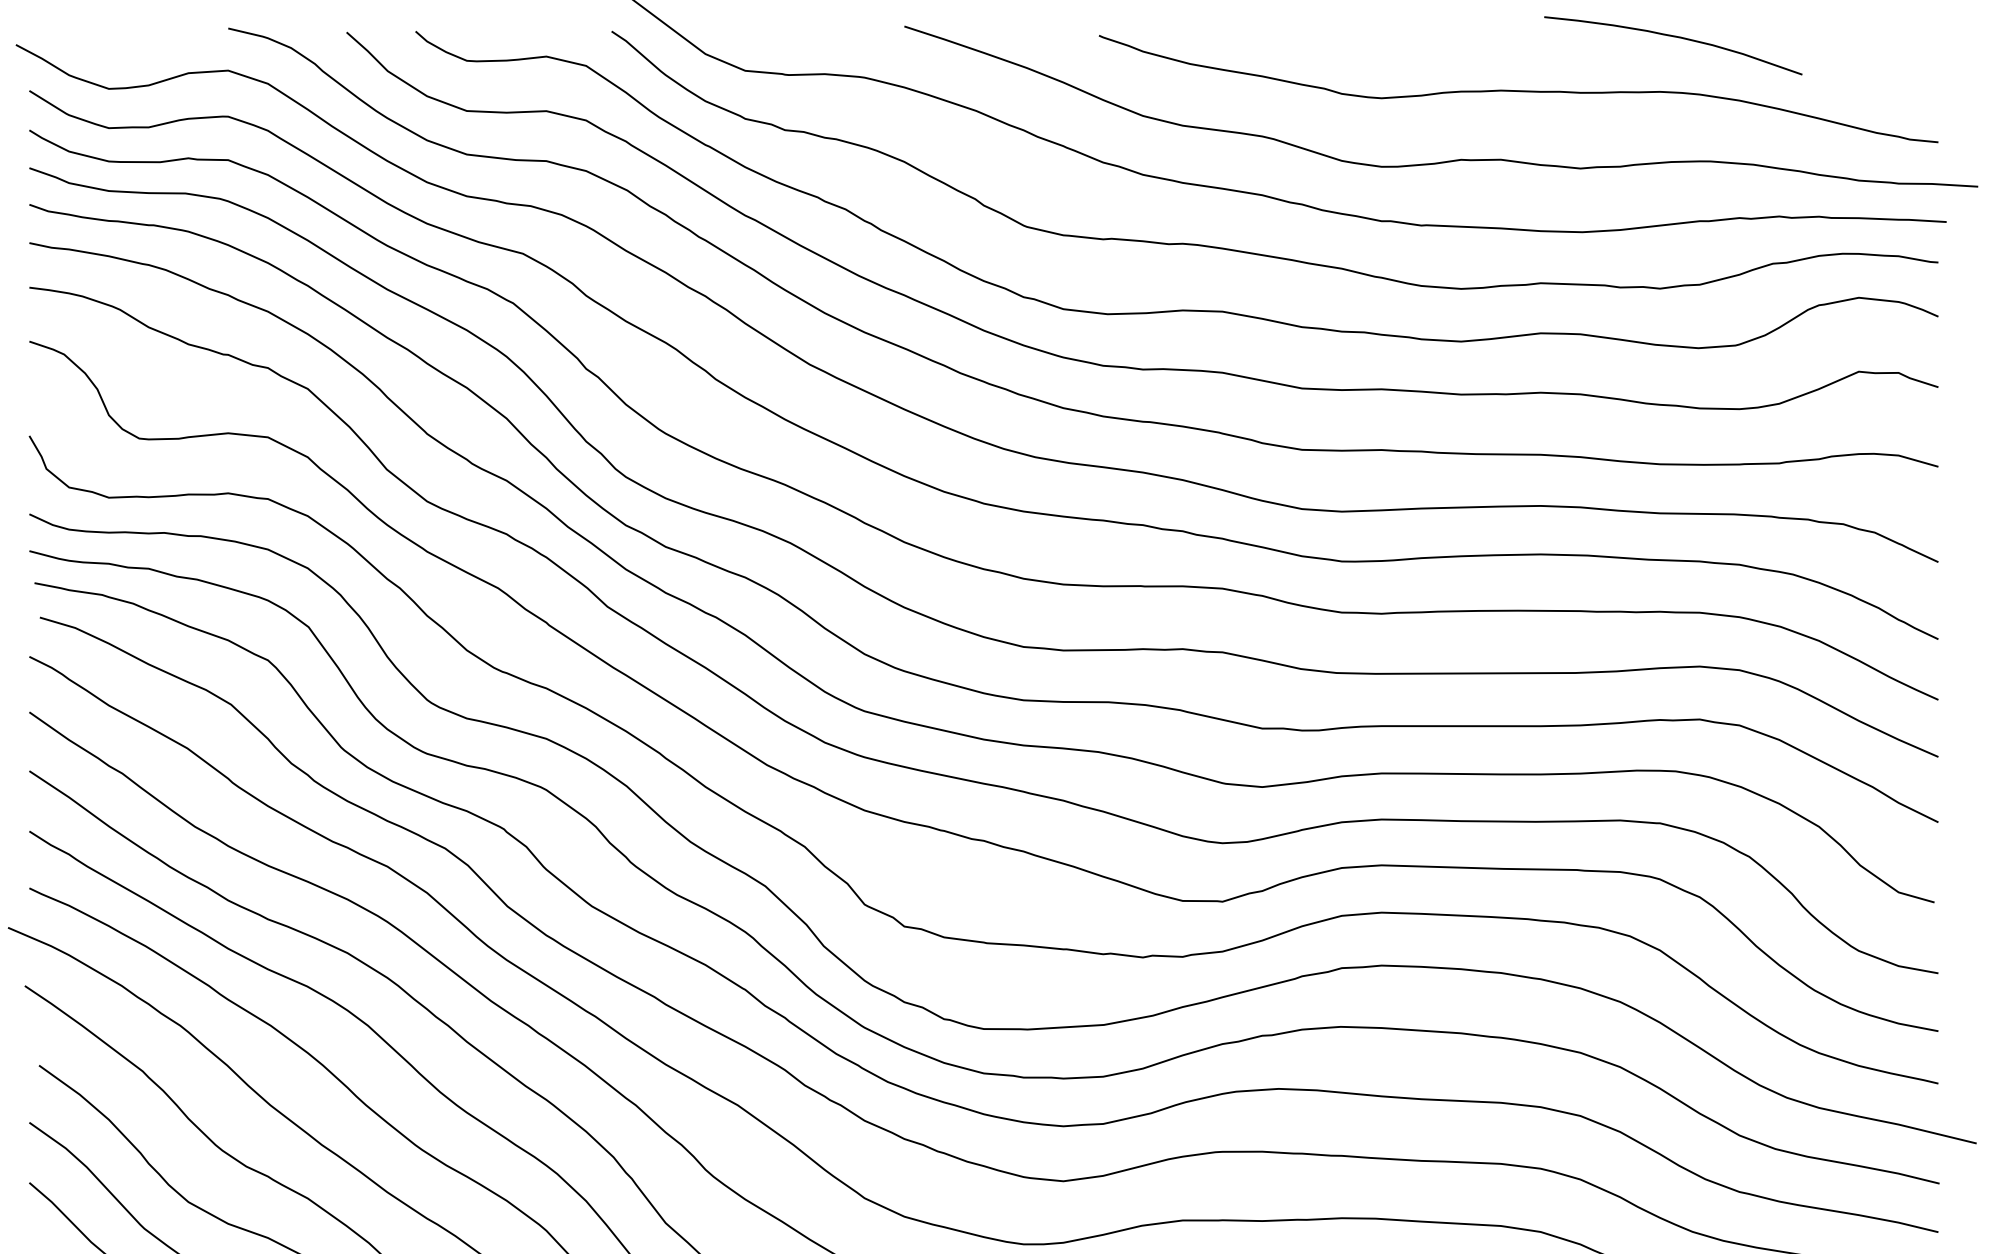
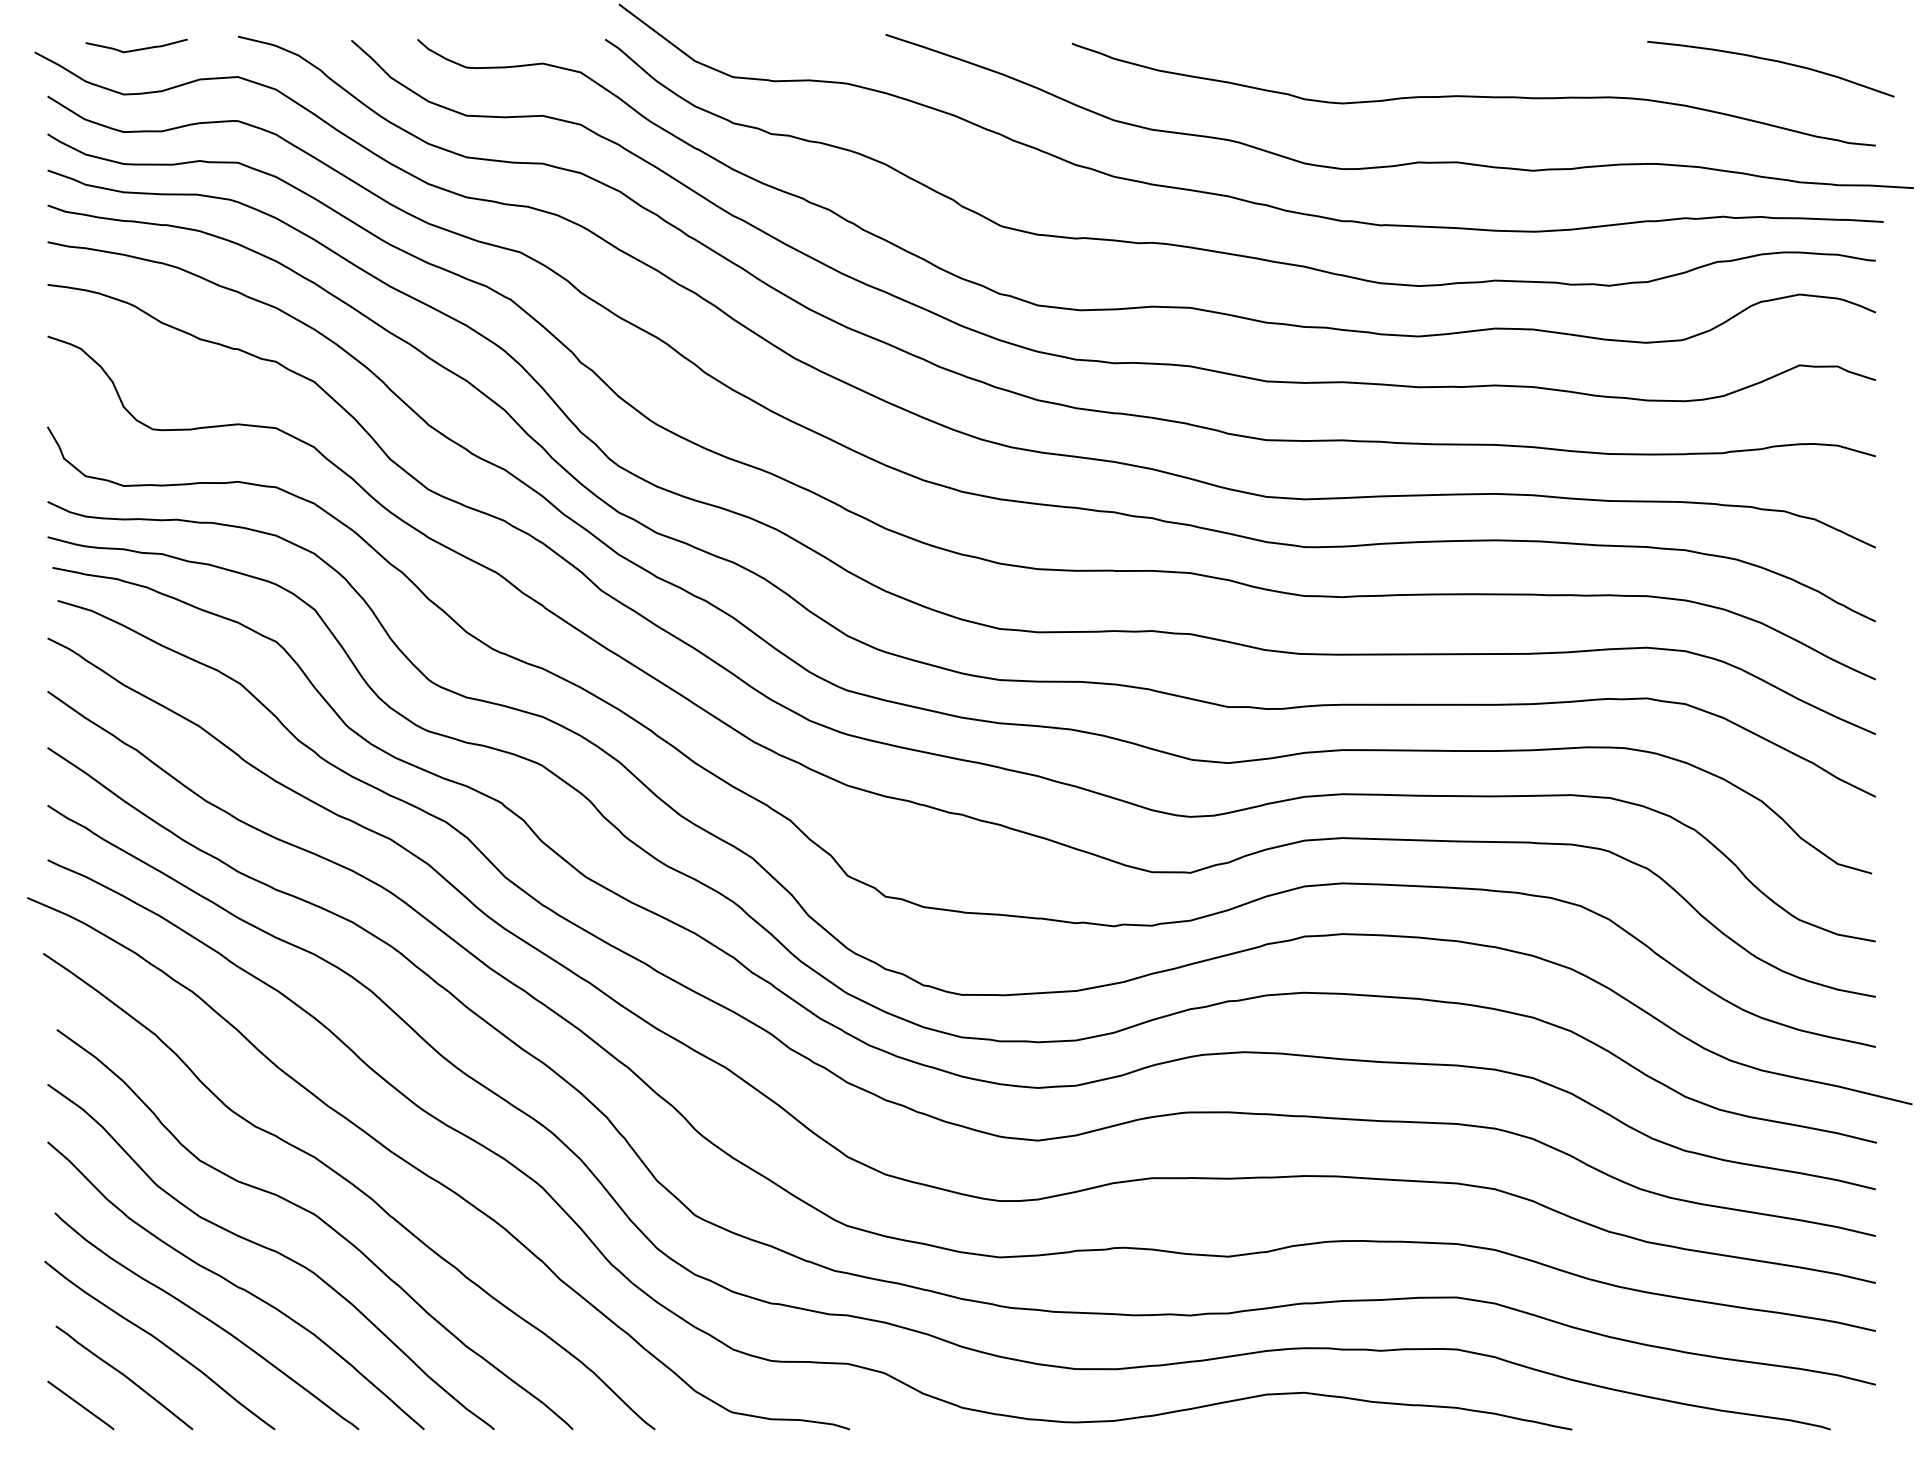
curve: (1673, 37) -> (1771, 61), moved
curve: (124, 40) -> (138, 48), added

